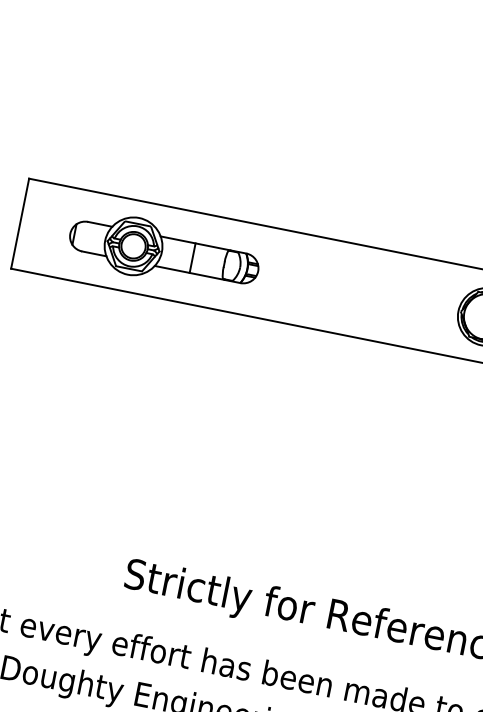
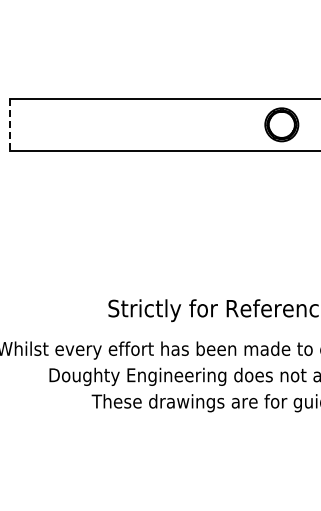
line: (19, 224) -> (9, 125), solid -> dashed
part: (163, 251) -> (93, 124), removed

